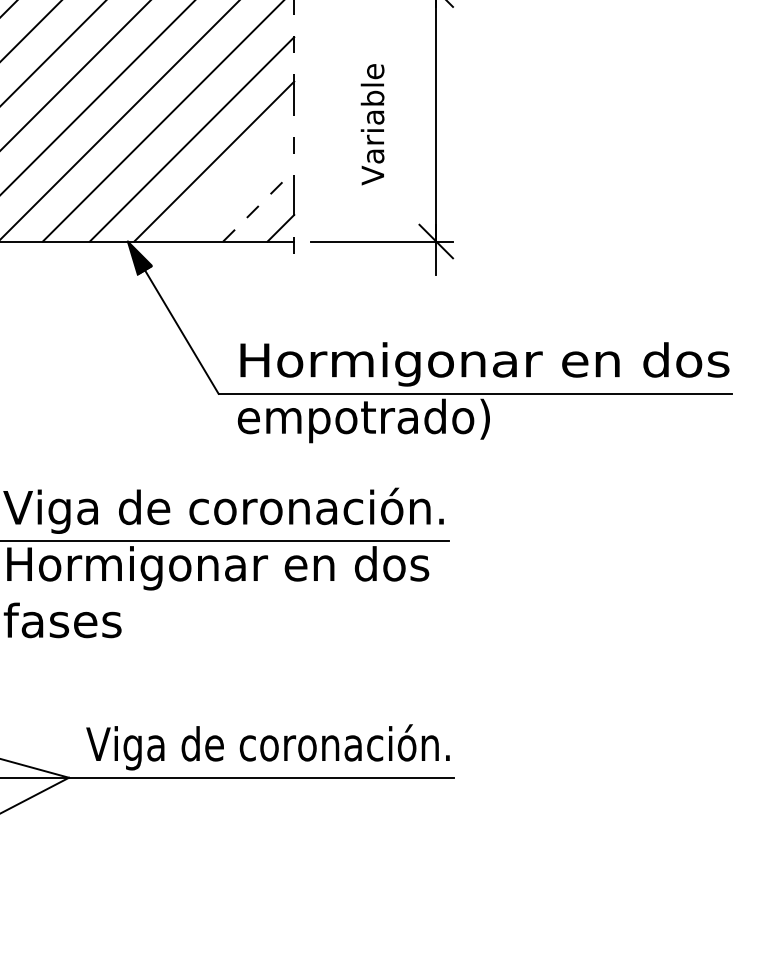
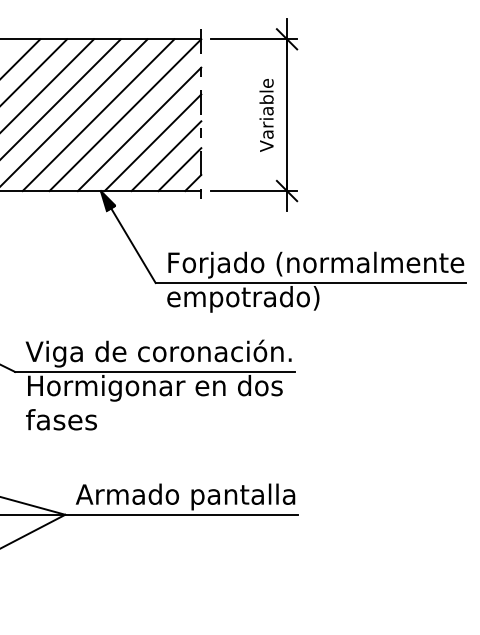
text: (372, 124) -> (266, 115), moved
line: (236, 184) -> (166, 156), added
line: (259, 205) -> (180, 169), dashed -> solid
text: (485, 363) -> (316, 264), Hormigonar en dos -> Forjado (normalmente
text: (268, 747) -> (185, 496), Viga de coronación. -> Armado pantalla

